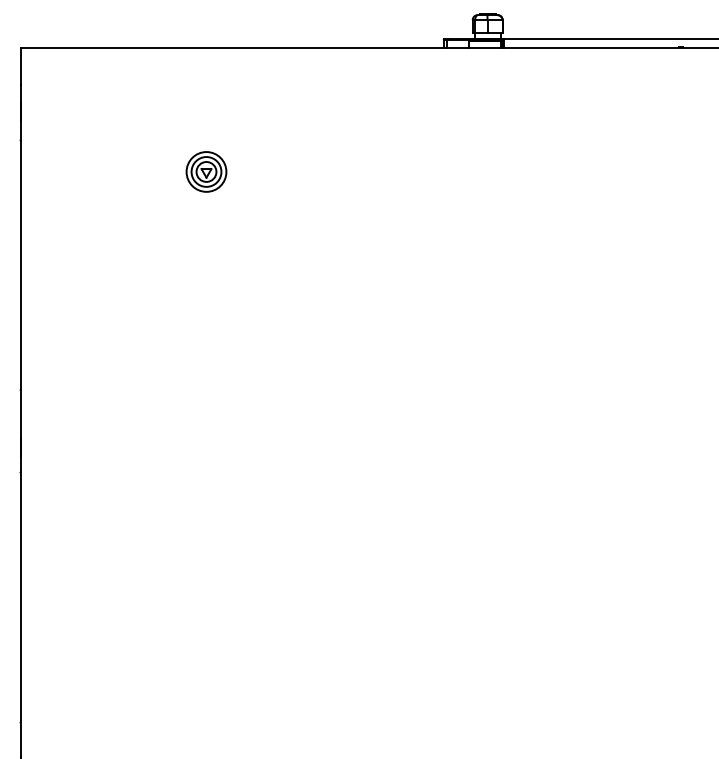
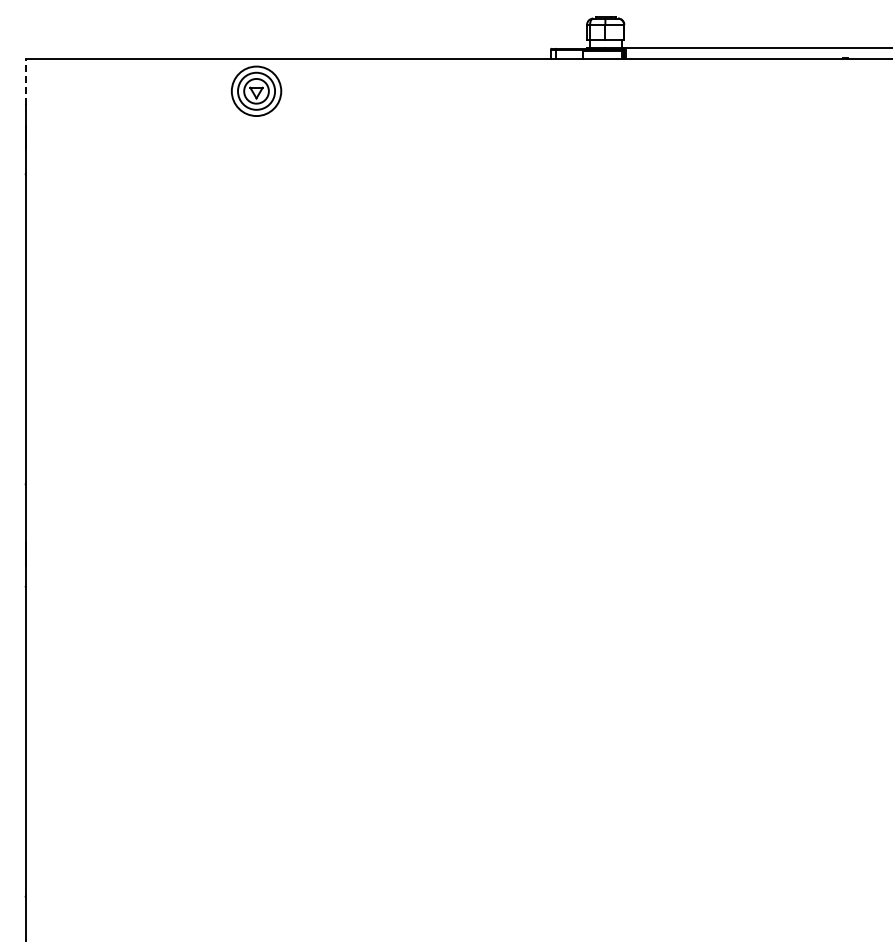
line: (21, 65) -> (26, 81), solid -> dashed
part: (206, 171) -> (256, 90), moved

